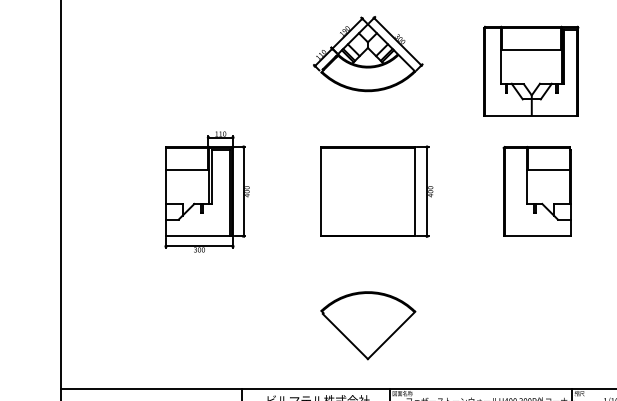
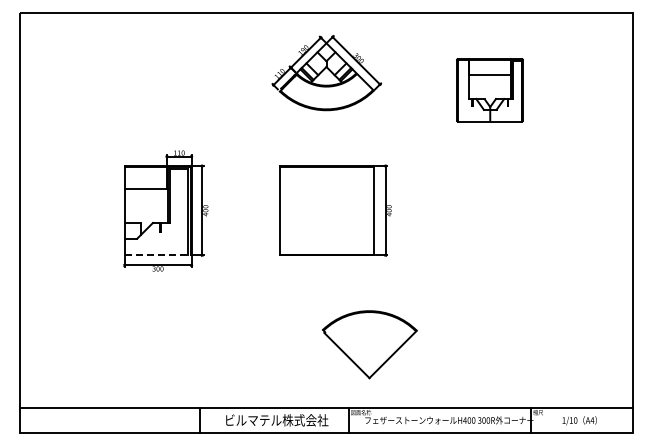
part: (530, 70) -> (489, 89), size x0.7
part: (536, 191) -> (495, 210), removed
line: (199, 236) -> (158, 255), solid -> dashed
part: (367, 325) -> (369, 344), moved

